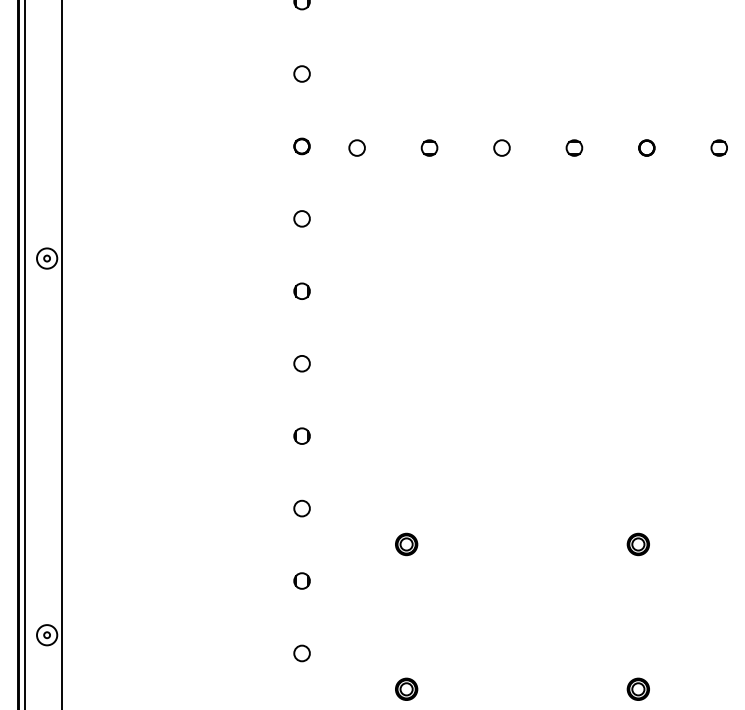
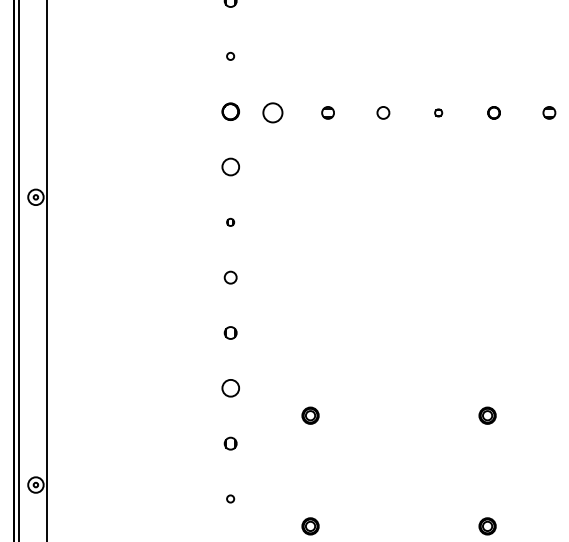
circle: (301, 74) -> (230, 56), size x0.6
part: (301, 146) -> (230, 111), size x1.4
circle: (356, 147) -> (272, 112), size x1.6
part: (574, 147) -> (438, 112), size x0.6
circle: (301, 218) -> (230, 166), size x1.4
part: (301, 291) -> (230, 222), size x0.6
circle: (301, 508) -> (230, 388), size x1.4
circle: (301, 652) -> (230, 498), size x0.6

